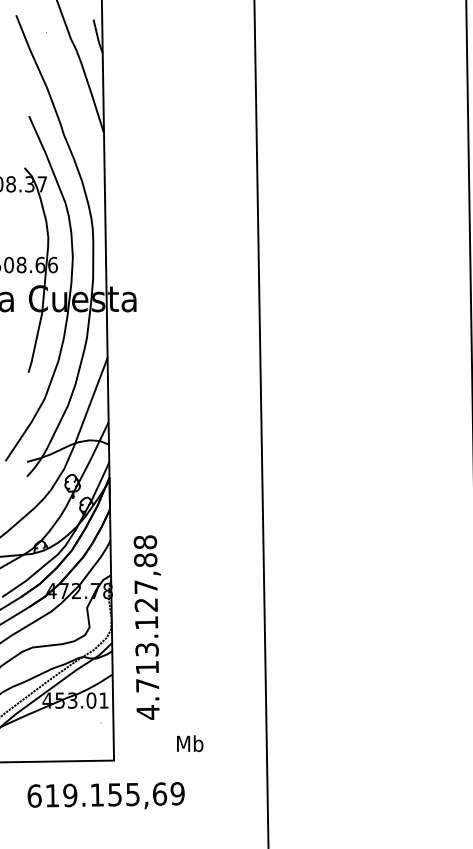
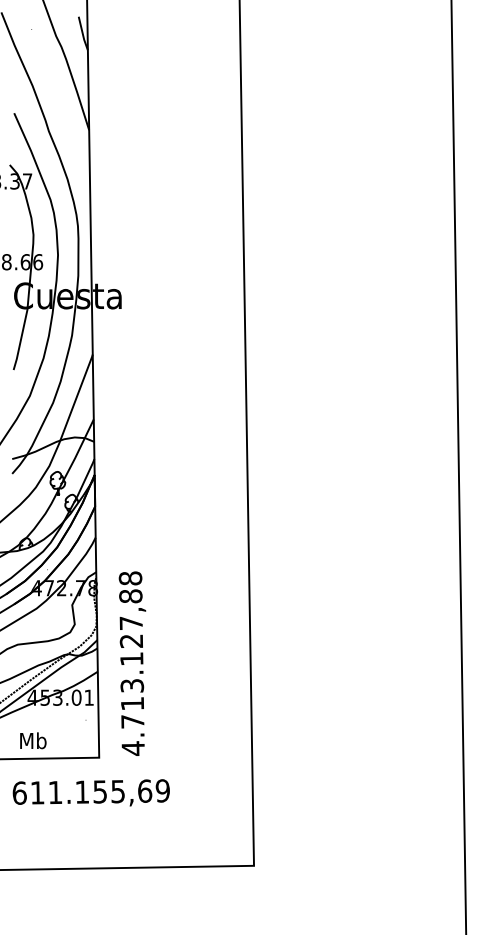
text: (147, 627) -> (132, 663), moved
text: (190, 743) -> (33, 740), moved
text: (70, 795) -> (55, 792), 619.155,69 -> 611.155,69

